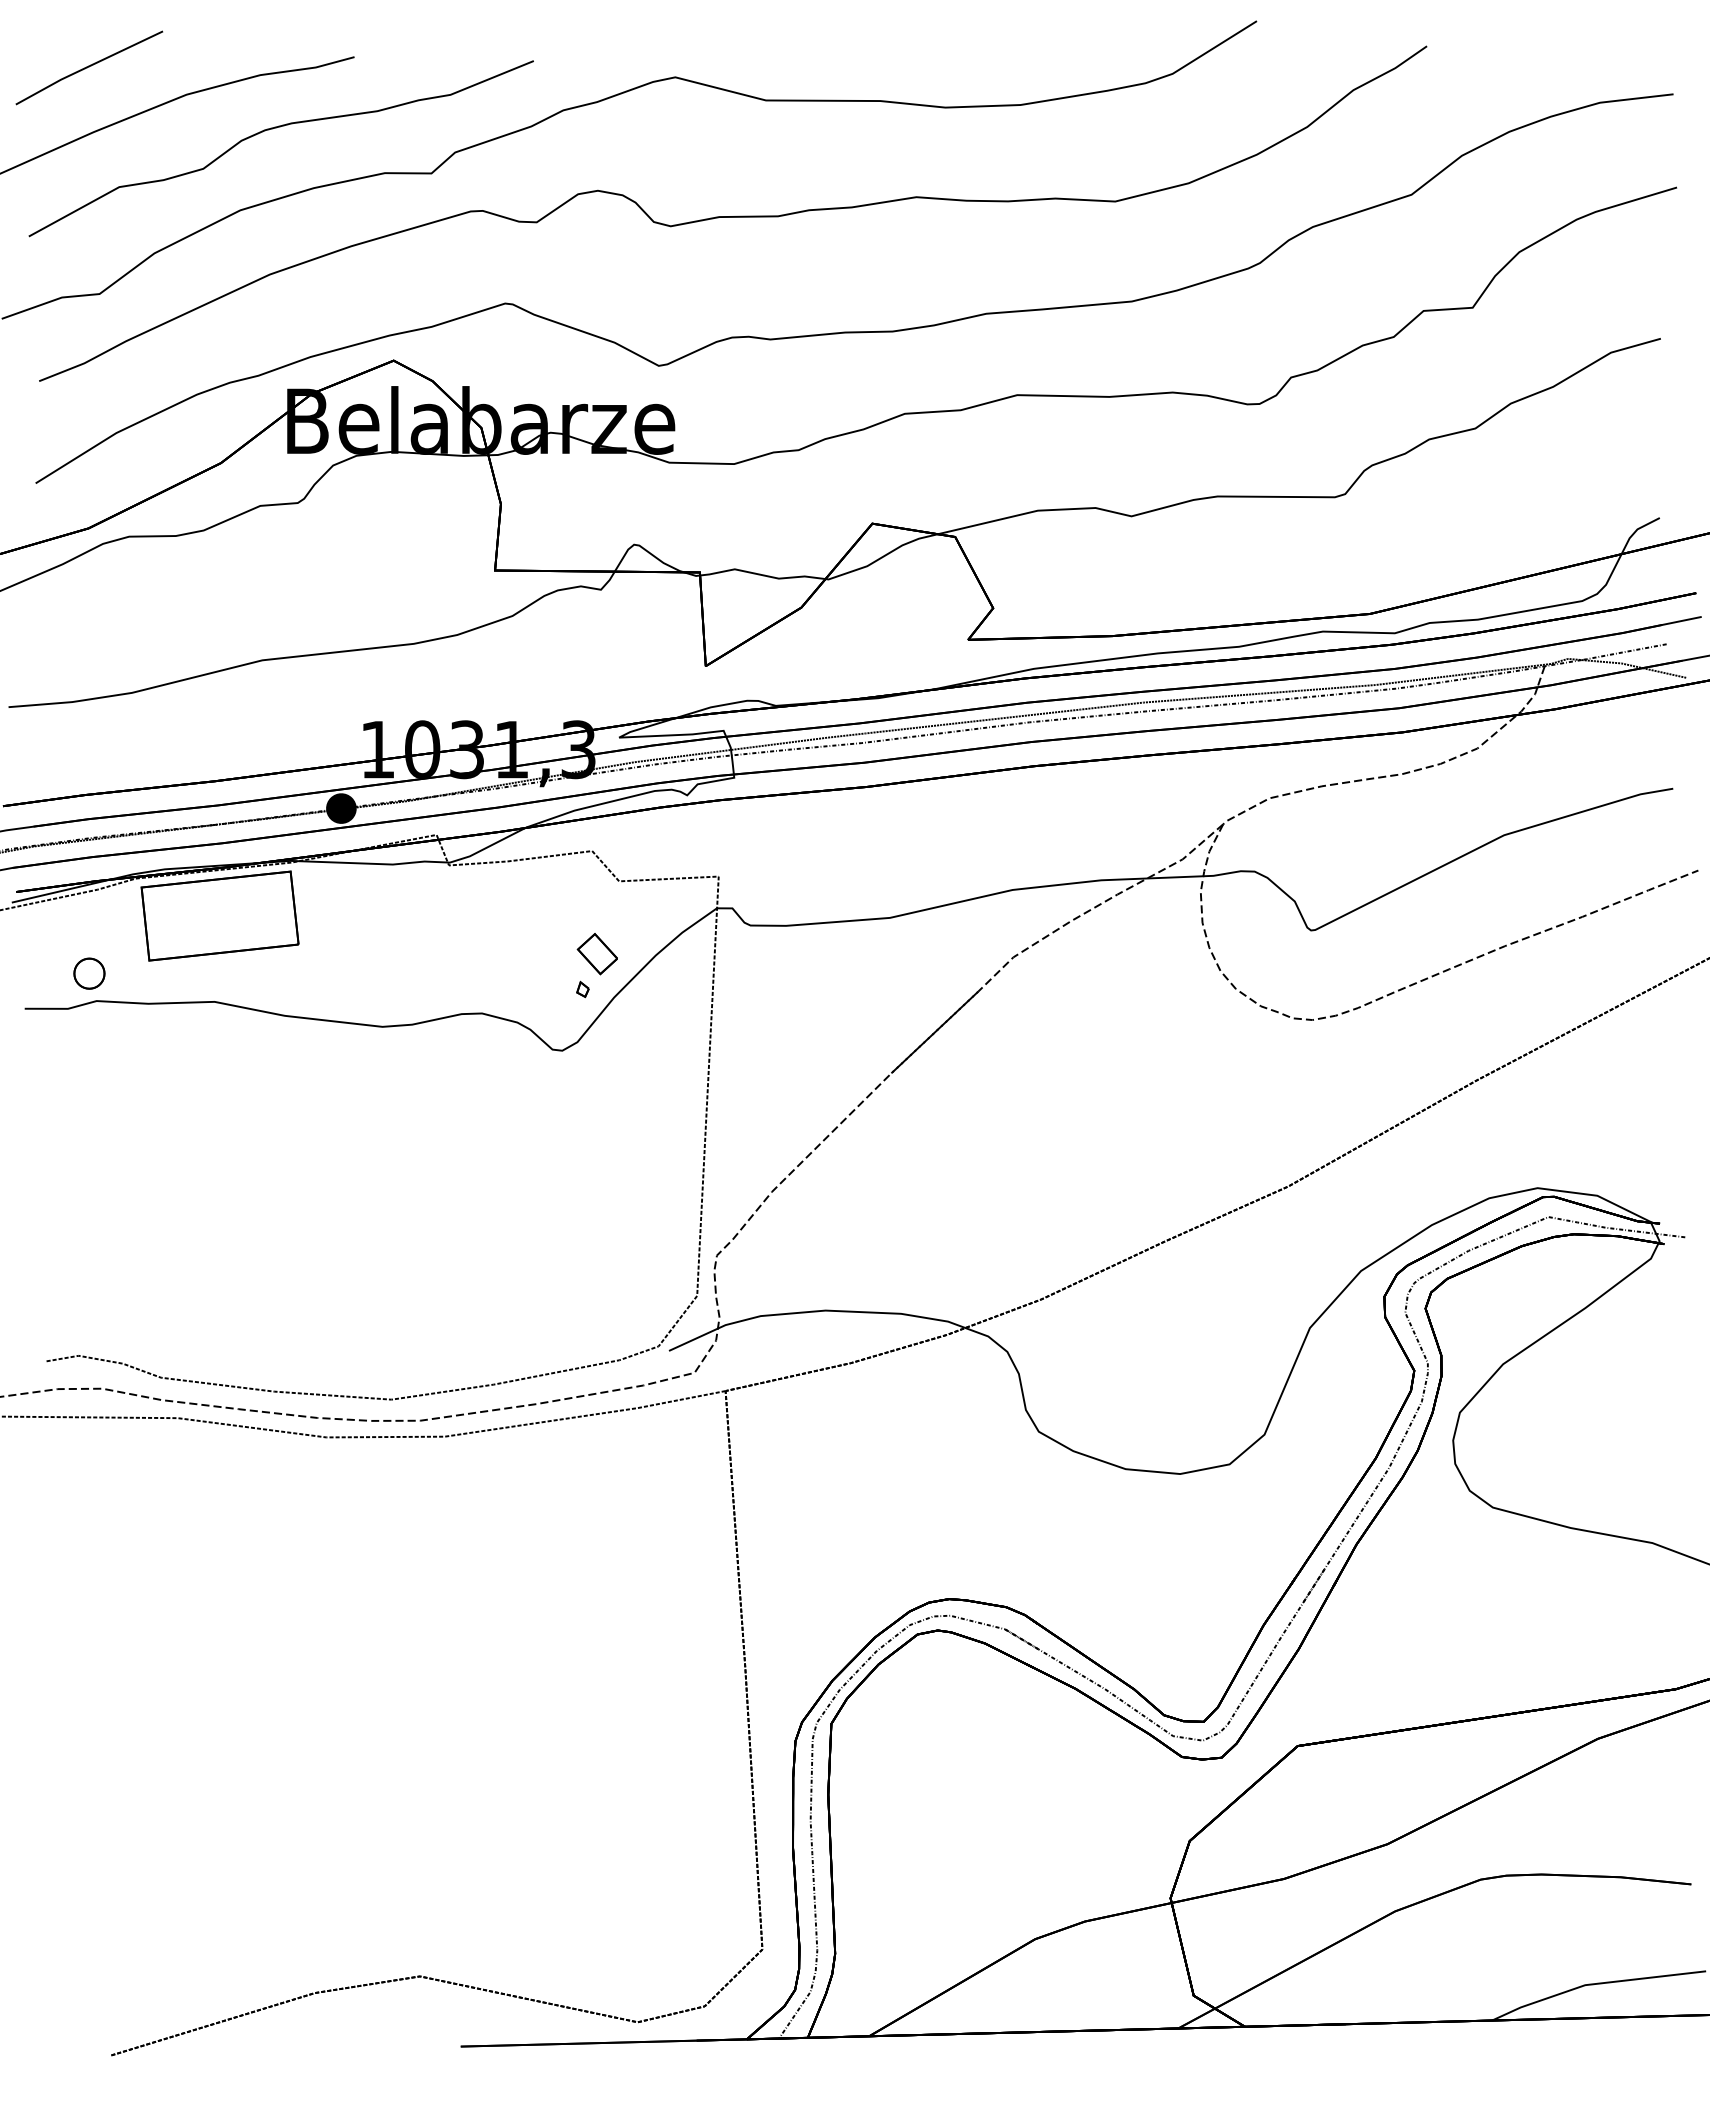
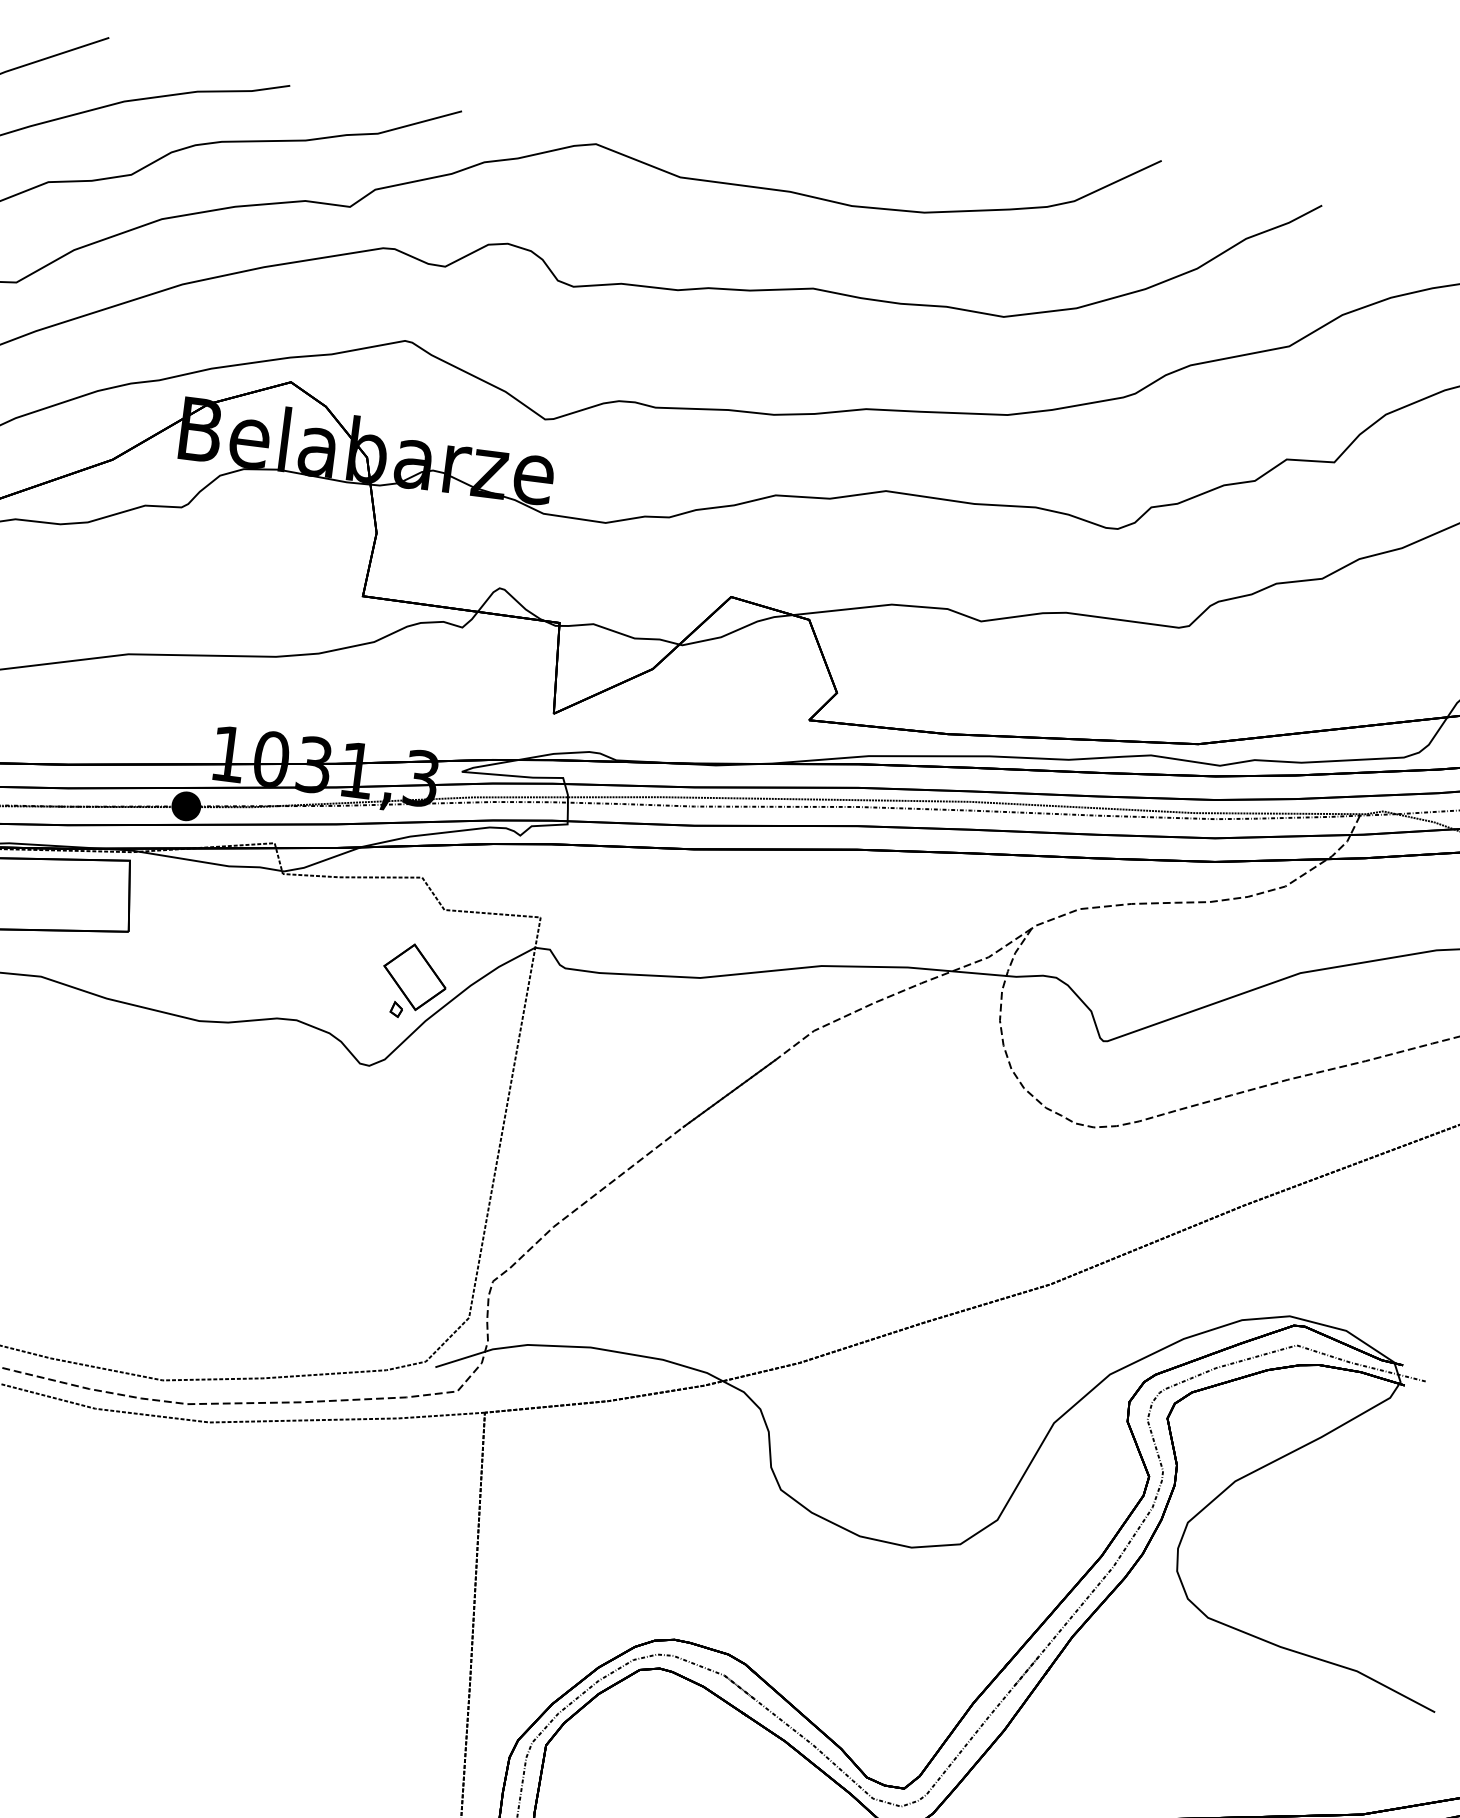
part: (597, 953) -> (414, 976), size x1.67

